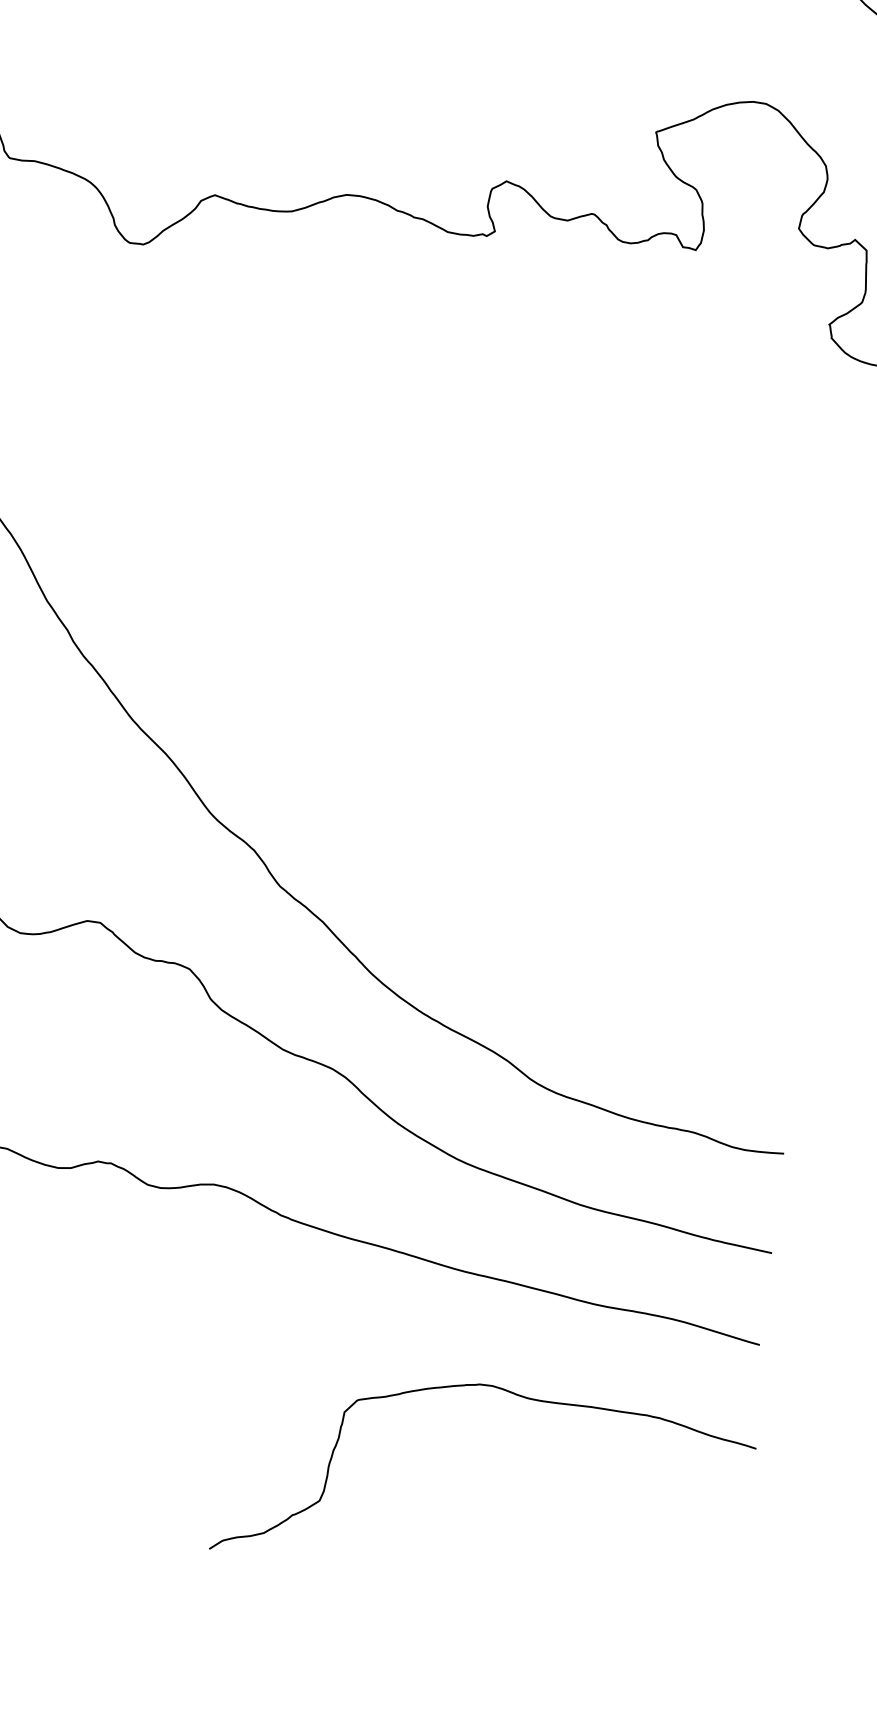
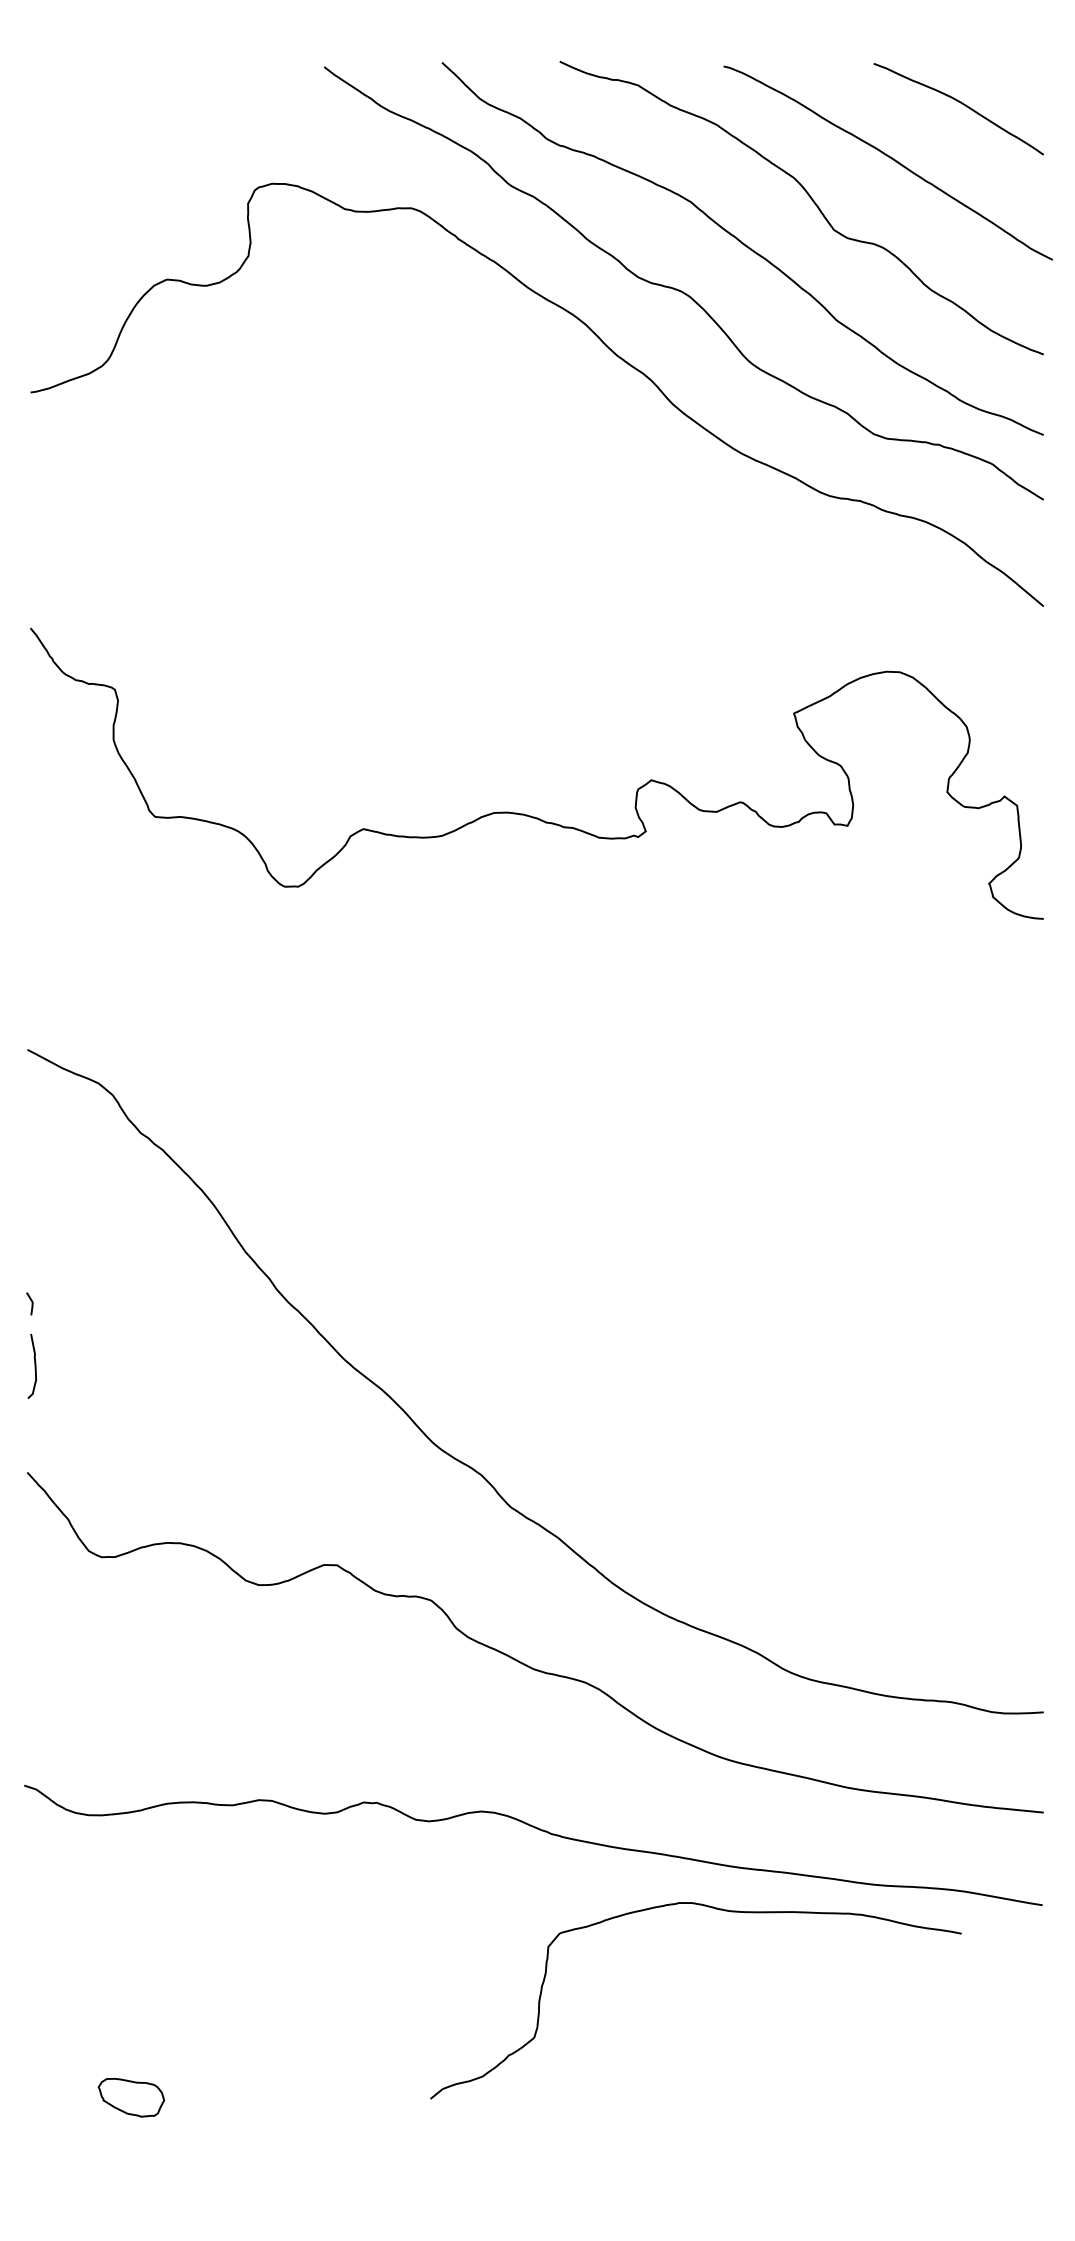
curve: (518, 1396) -> (719, 1910), moved

